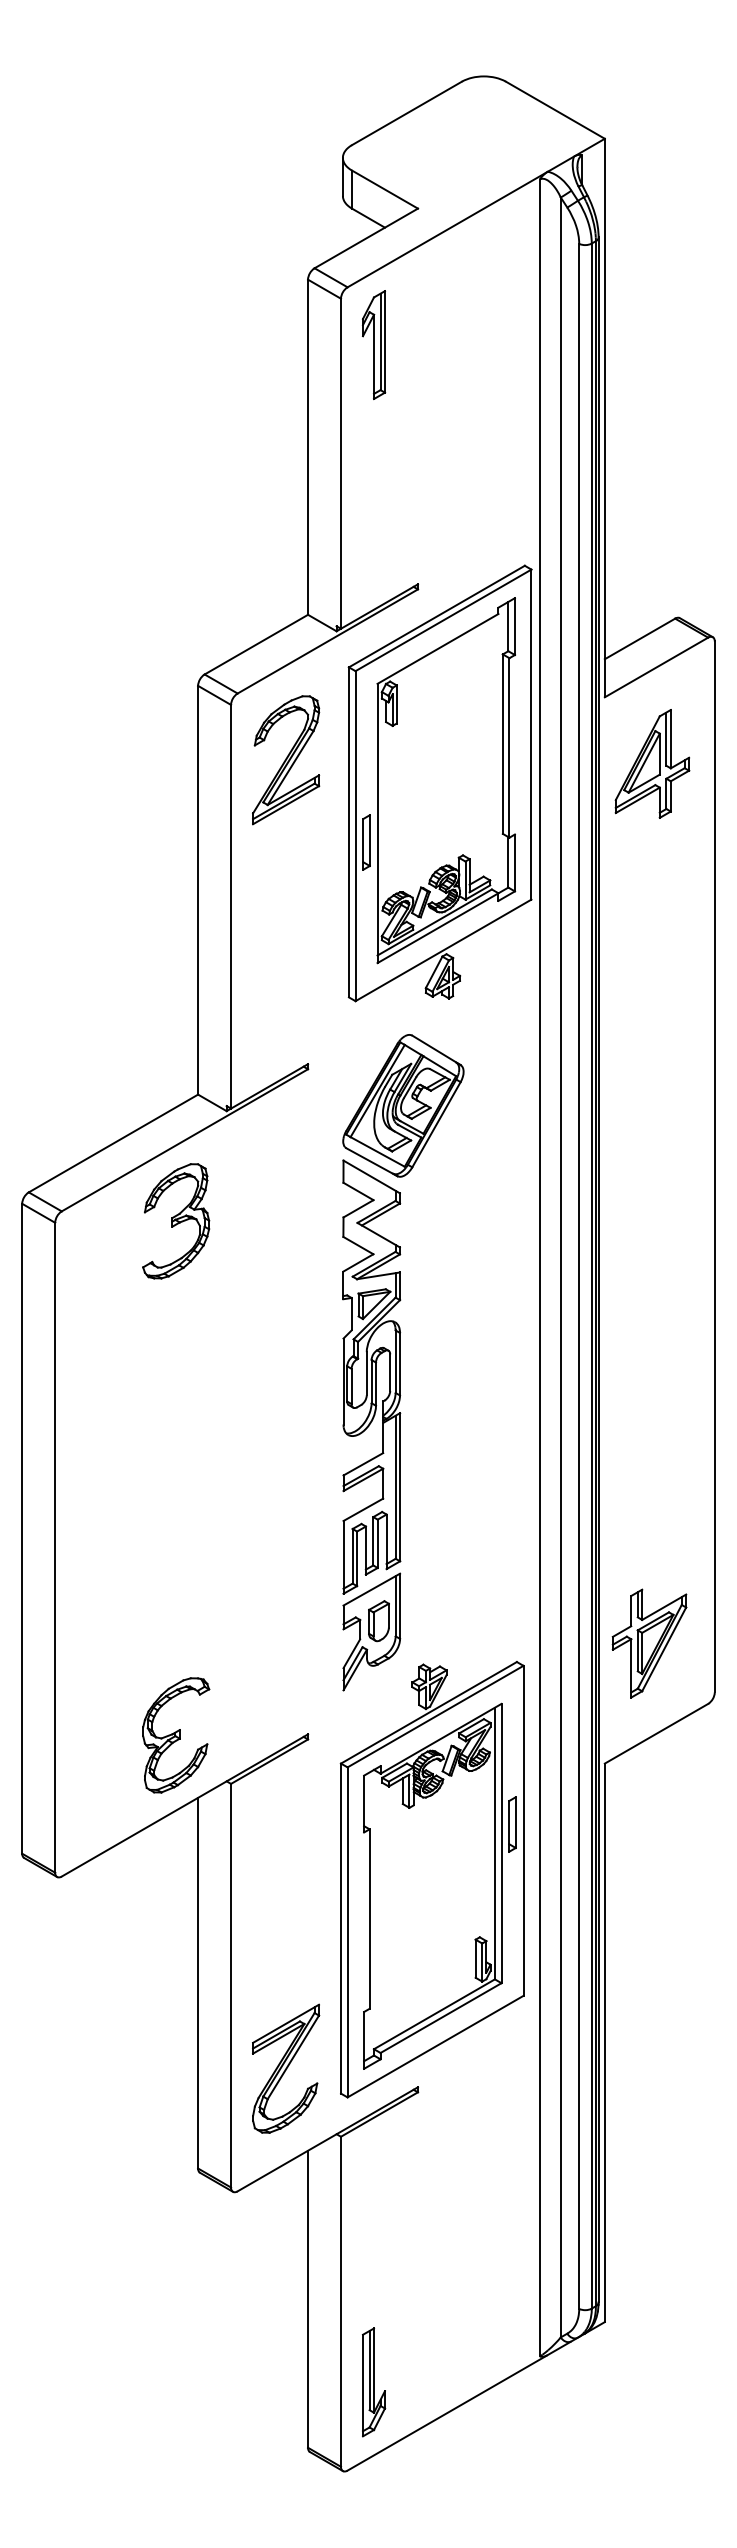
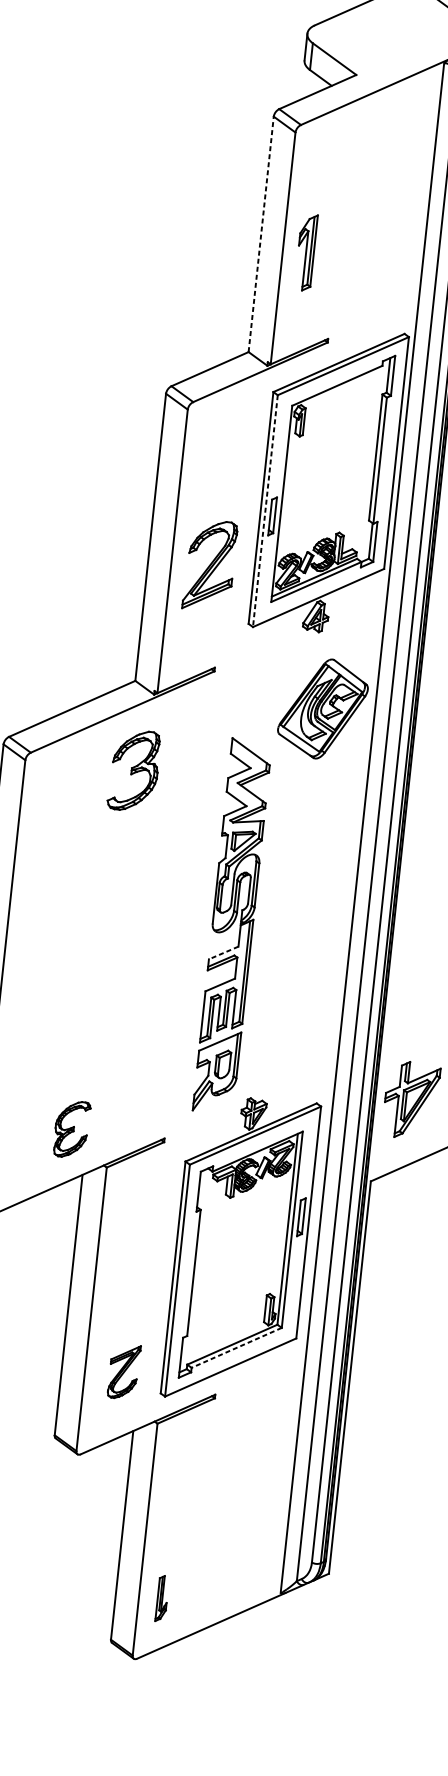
part: (374, 345) -> (306, 252), moved
line: (308, 447) -> (261, 234), solid -> dashed
part: (286, 760) -> (210, 565), moved
line: (355, 836) -> (265, 511), solid -> dashed
part: (403, 1105) -> (323, 708), moved
part: (176, 1221) -> (134, 770), moved
line: (363, 1464) -> (223, 953), solid -> dashed
part: (176, 1735) -> (72, 1129), size x0.7
line: (441, 2018) -> (236, 1348), solid -> dashed
part: (286, 2068) -> (124, 1371), size x0.6
part: (374, 2382) -> (162, 1598), size x0.6

